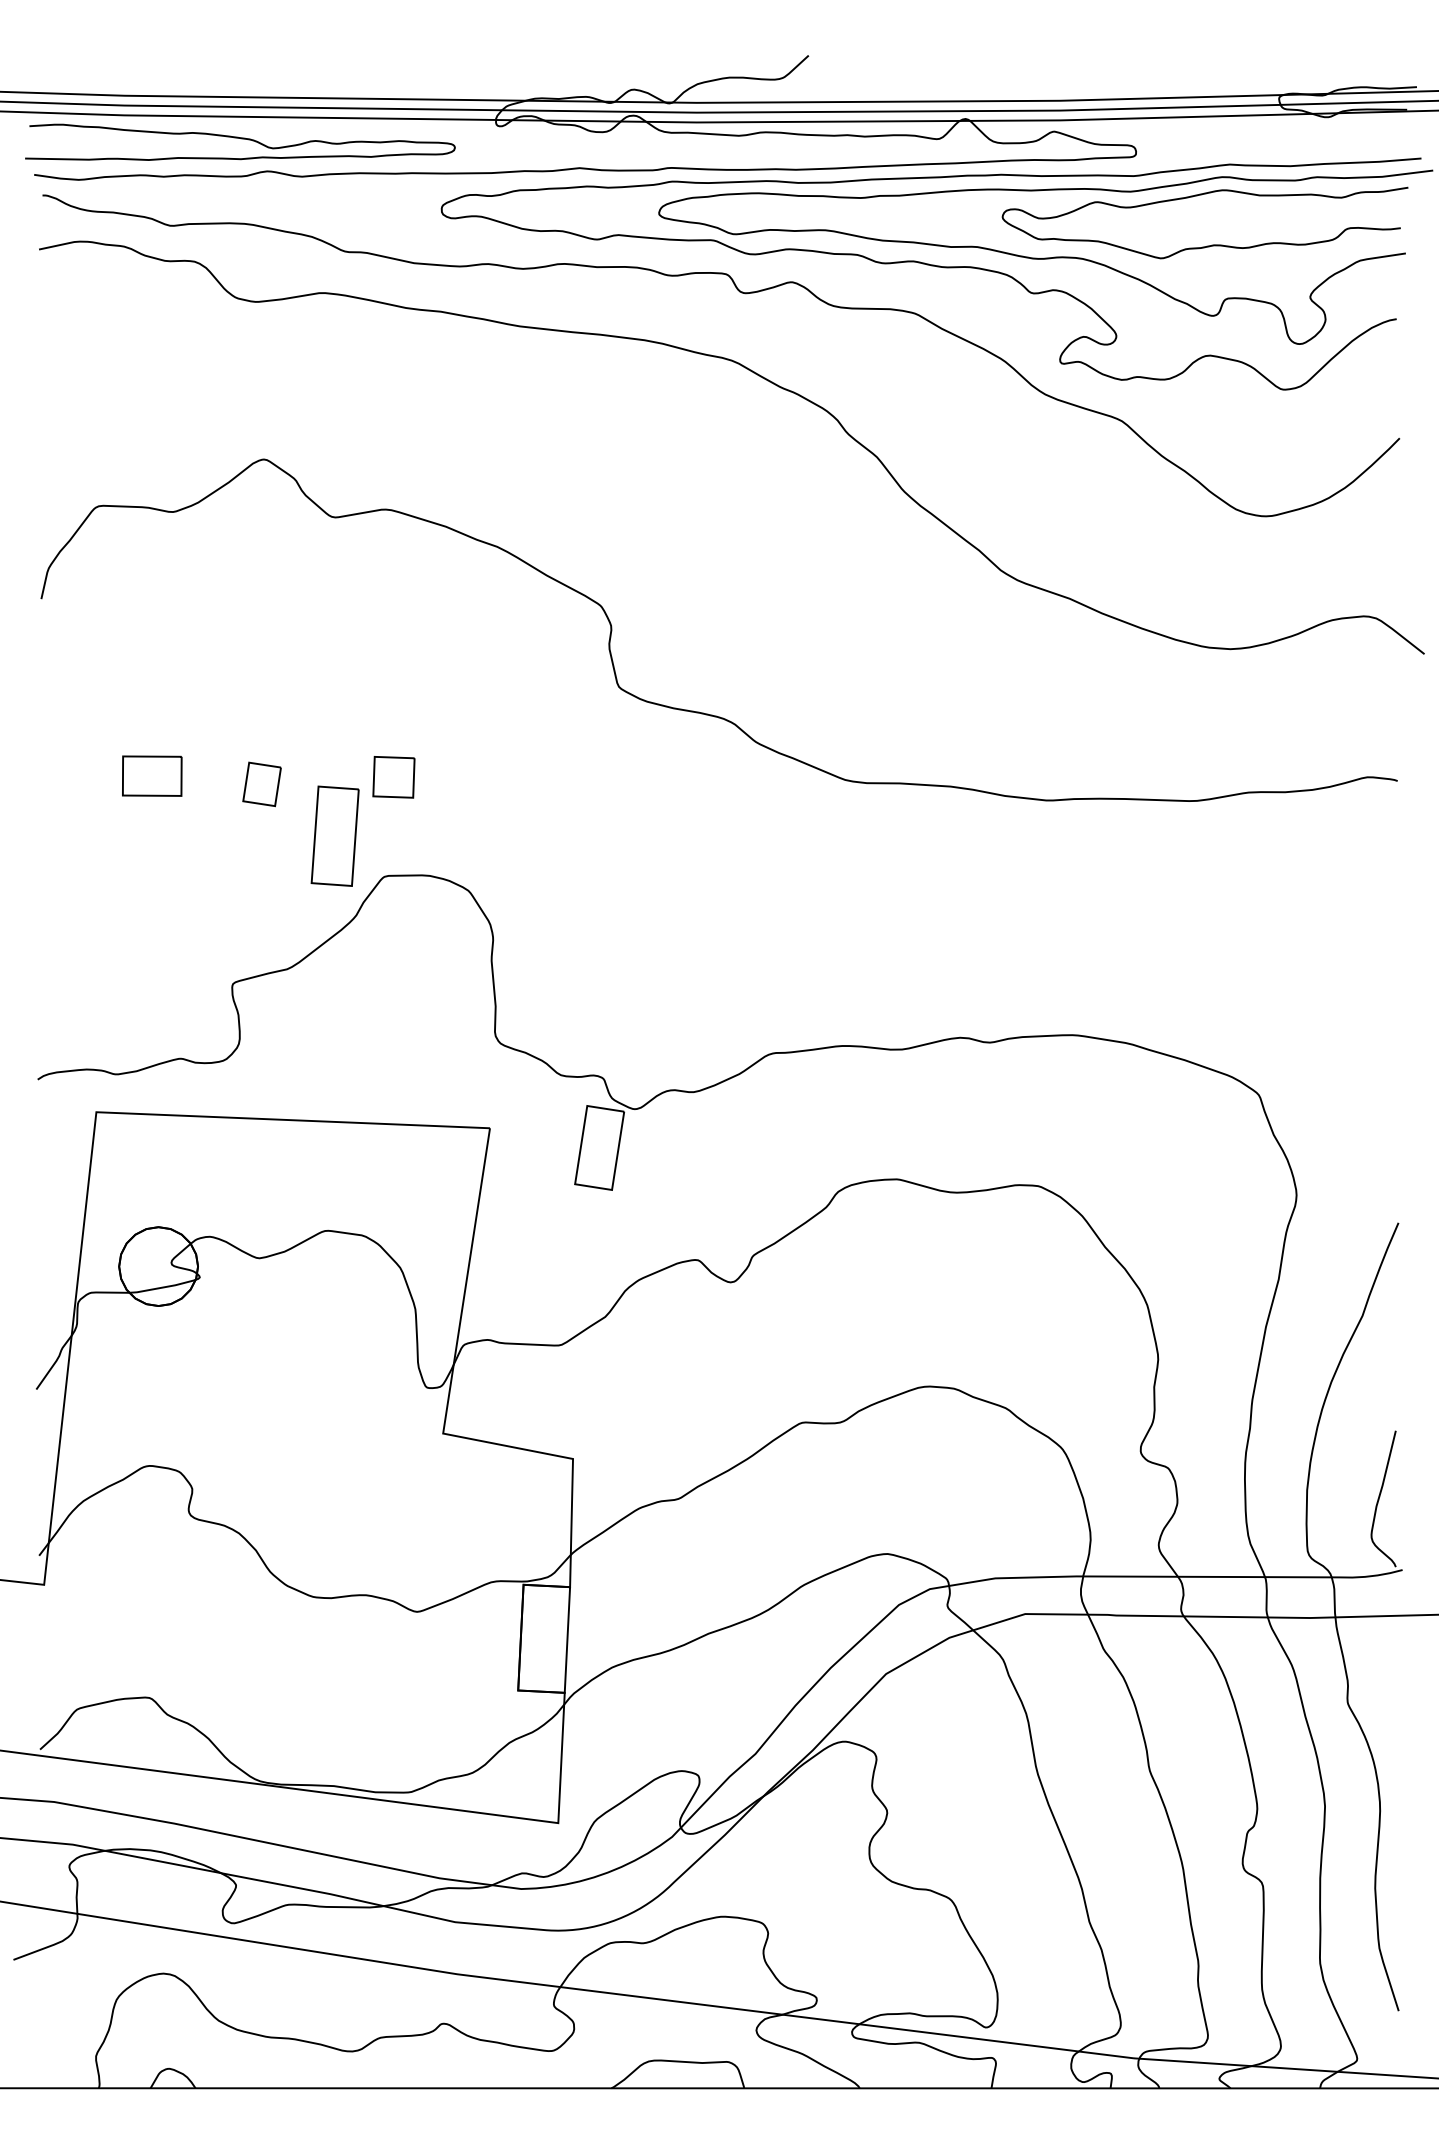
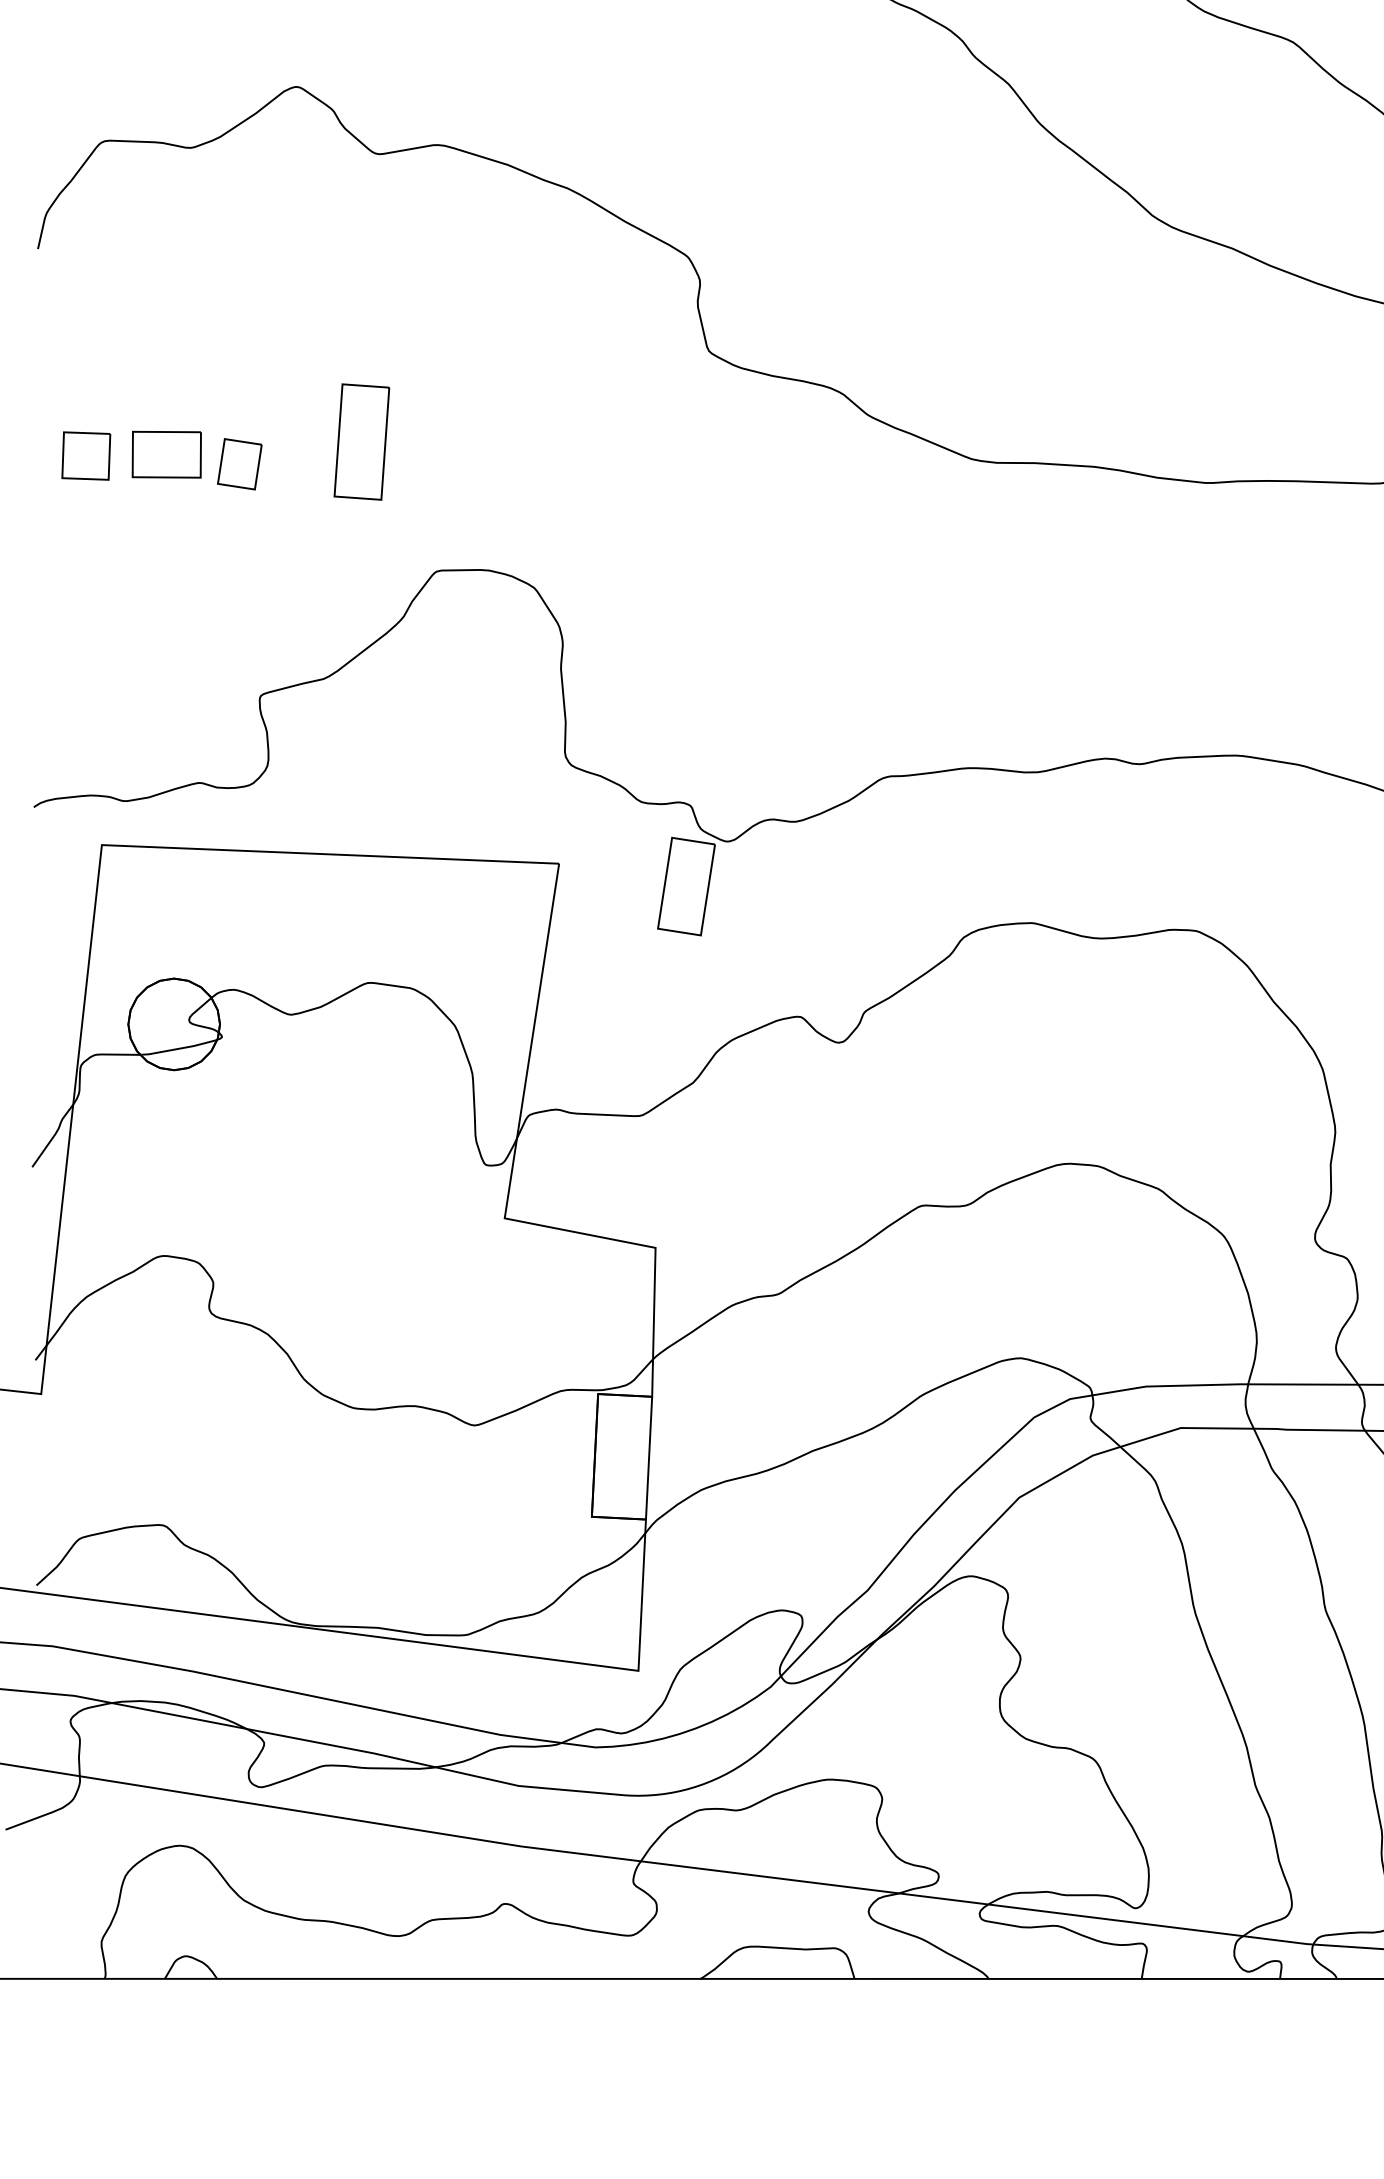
part: (393, 777) -> (85, 456), moved
part: (261, 784) -> (239, 464), moved
part: (334, 835) -> (361, 441), moved

